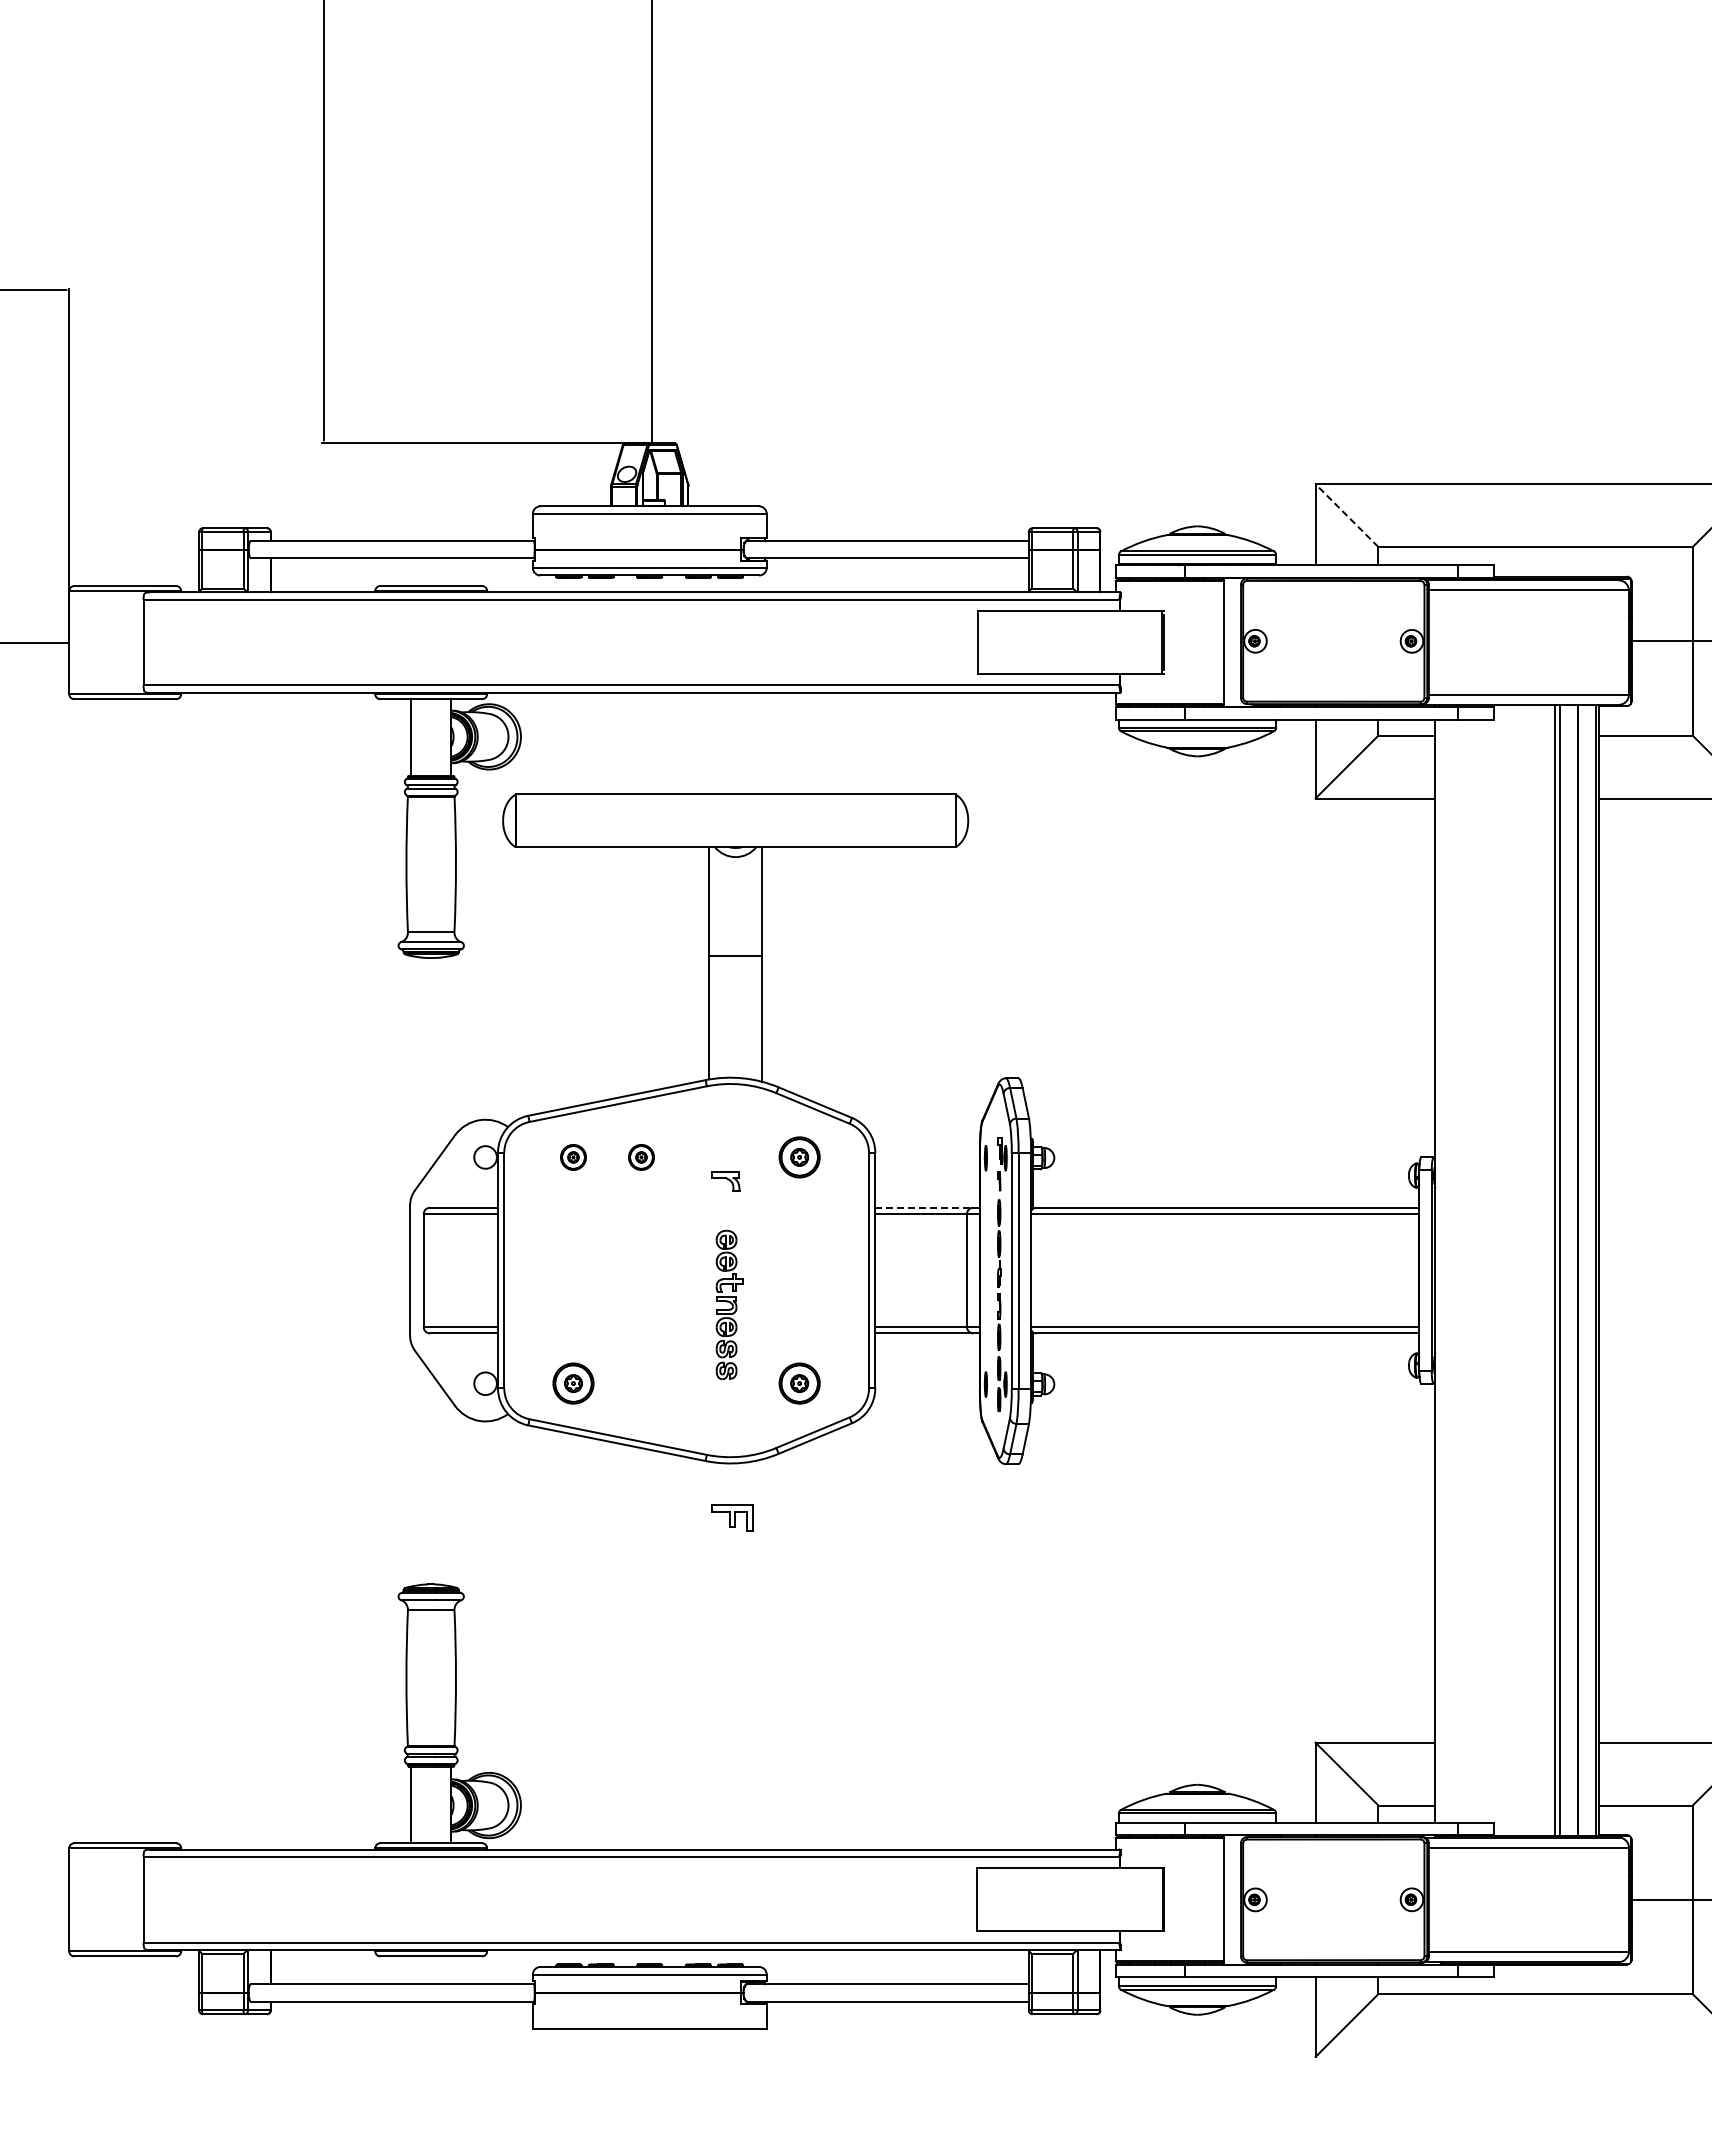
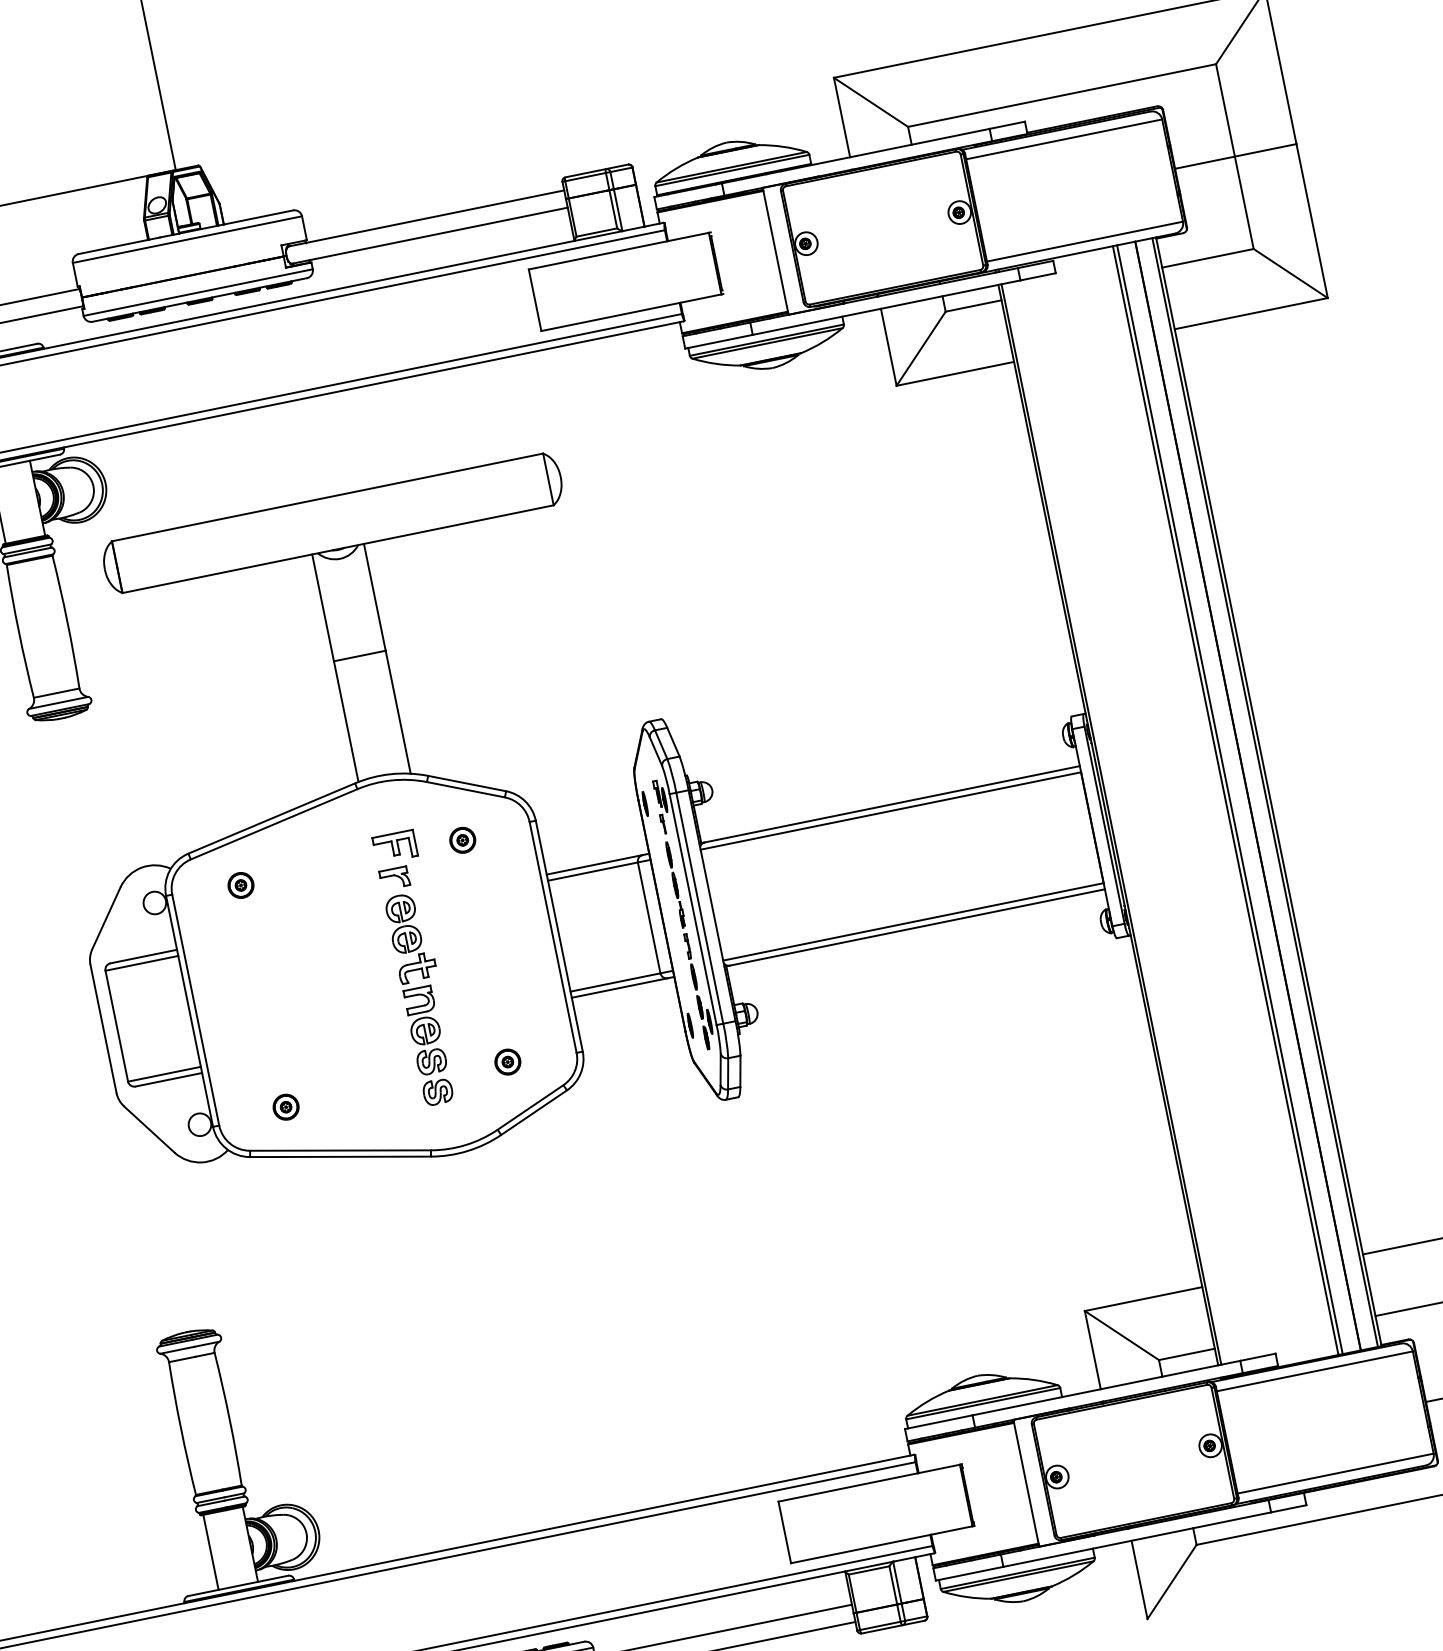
line: (1346, 515) -> (870, 102), dashed -> solid
part: (641, 1157) -> (307, 871), removed
part: (799, 1157) -> (462, 840), size x0.62
line: (924, 1207) -> (594, 864), dashed -> solid
line: (1438, 1270) -> (1111, 823), added
part: (729, 1304) -> (423, 998), size x1.43
part: (573, 1383) -> (286, 1106), size x0.62
part: (799, 1383) -> (507, 1061), size x0.62
part: (732, 1517) -> (395, 845), moved

